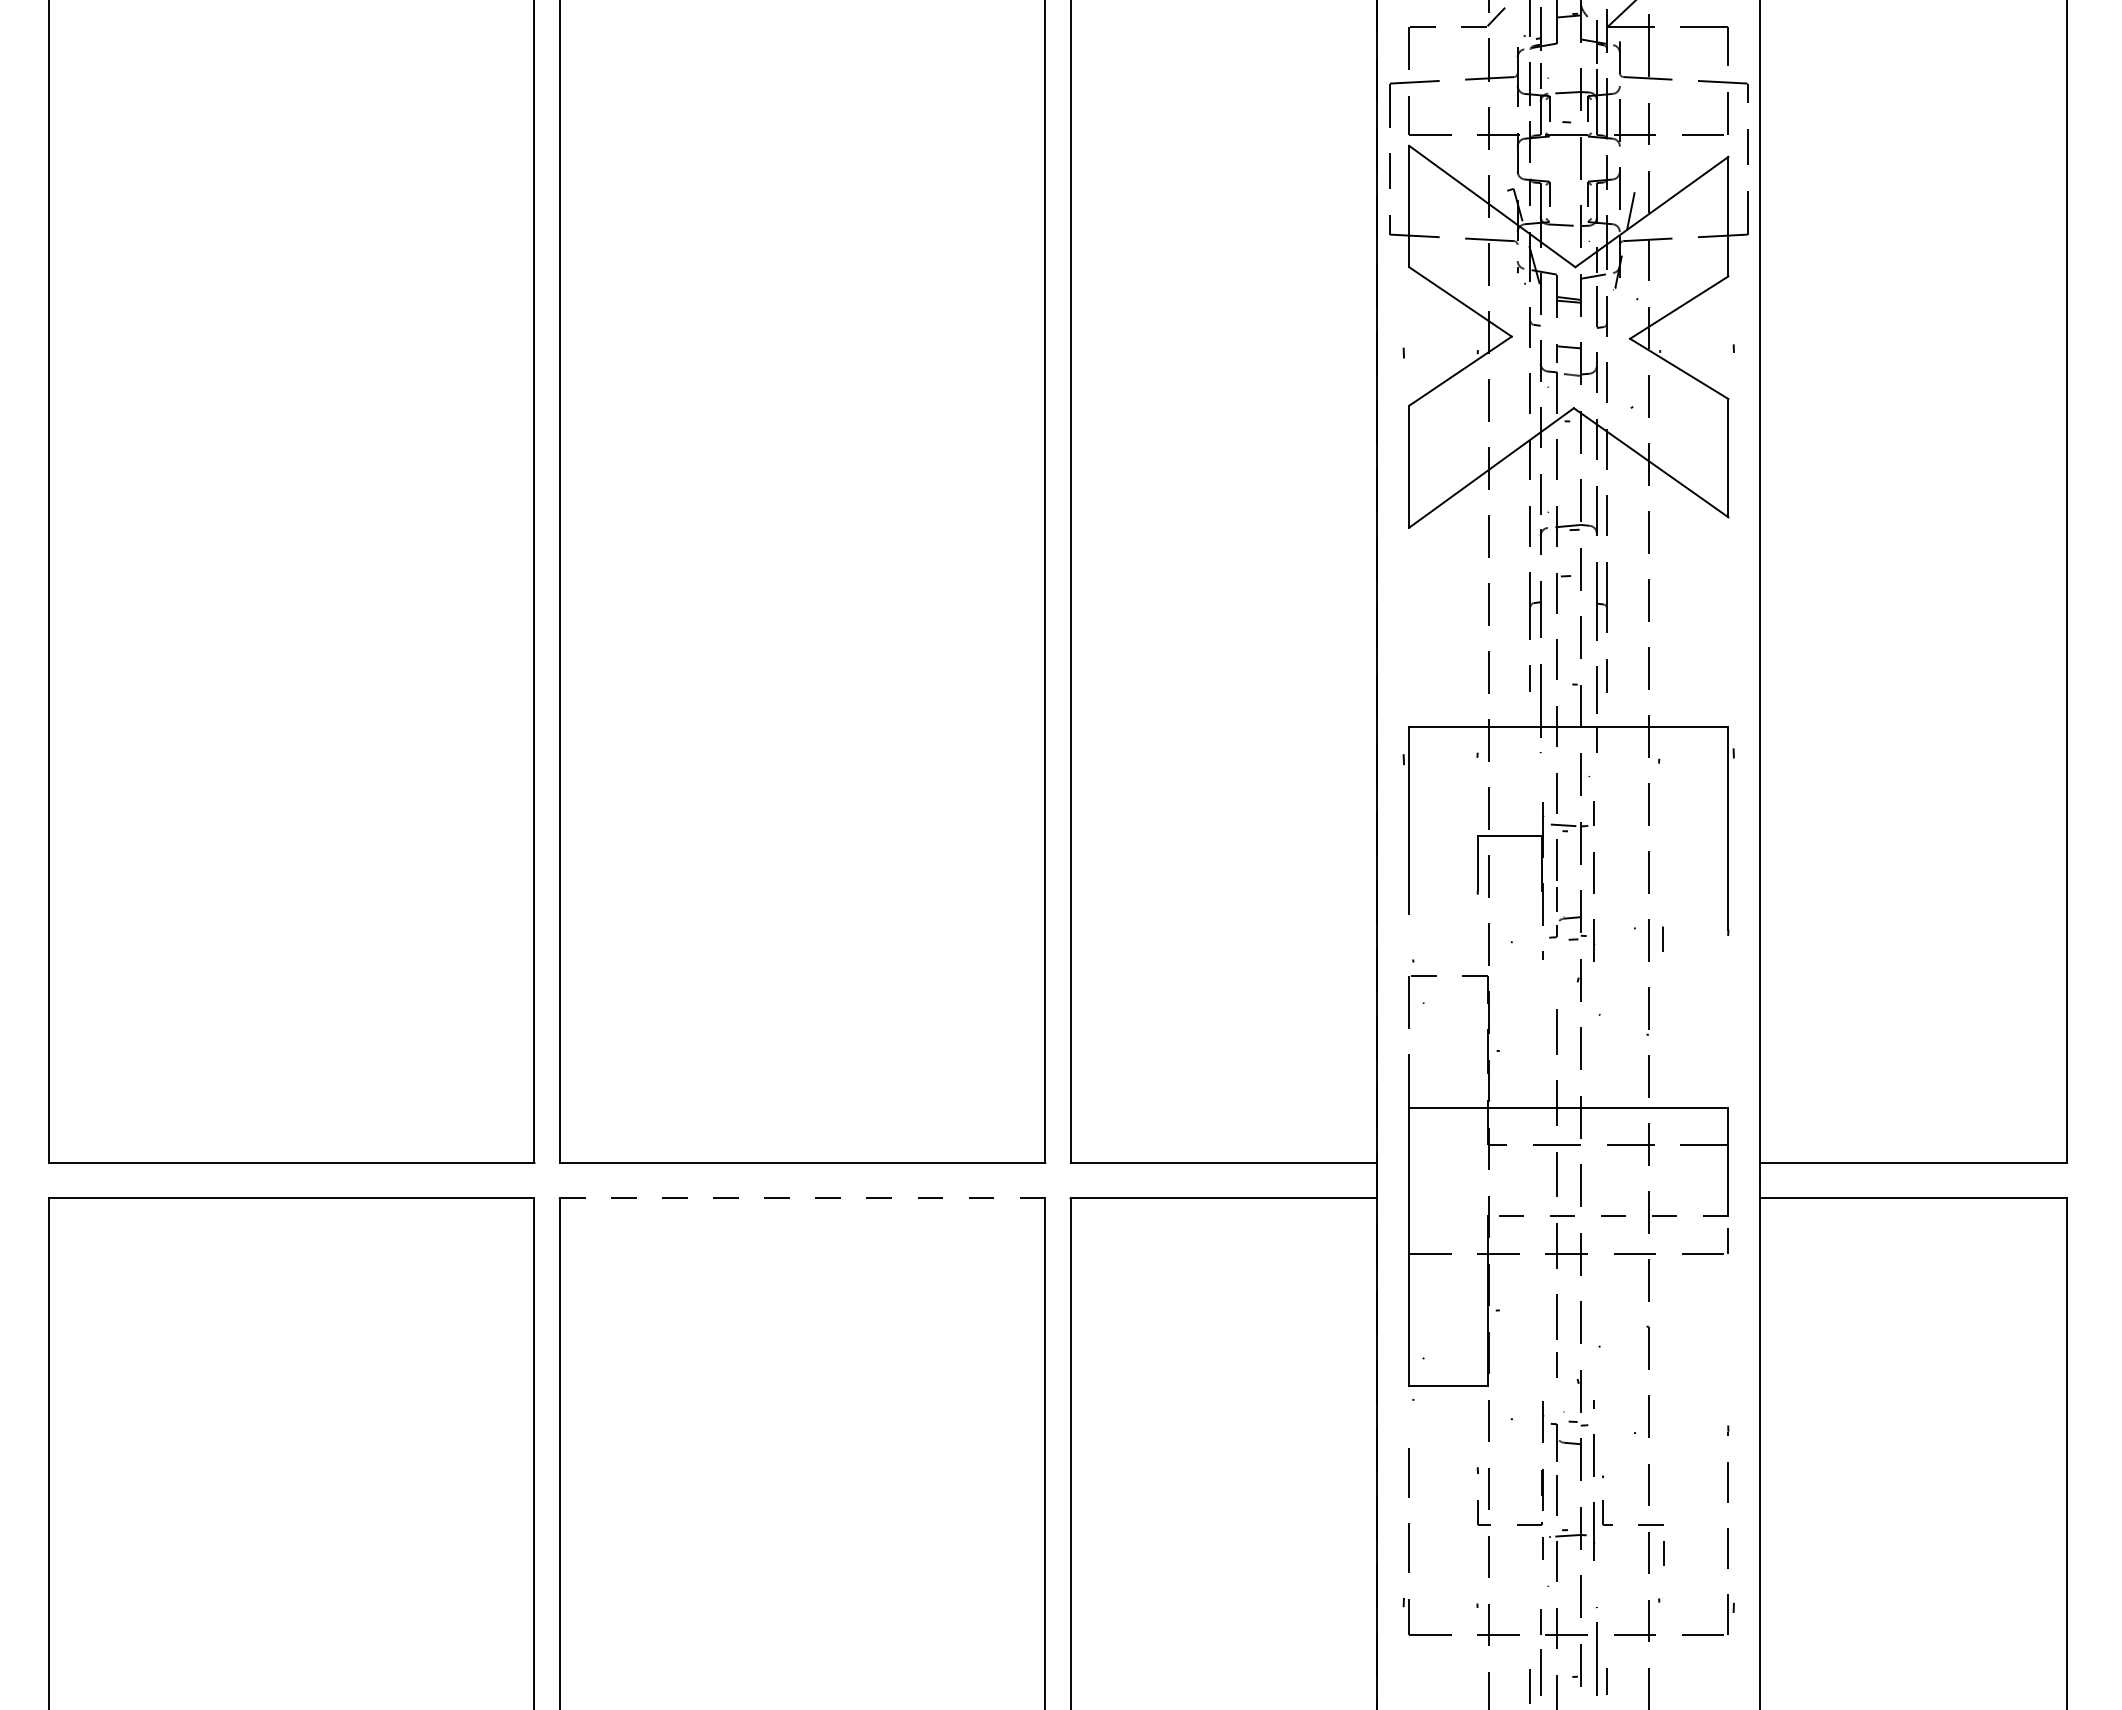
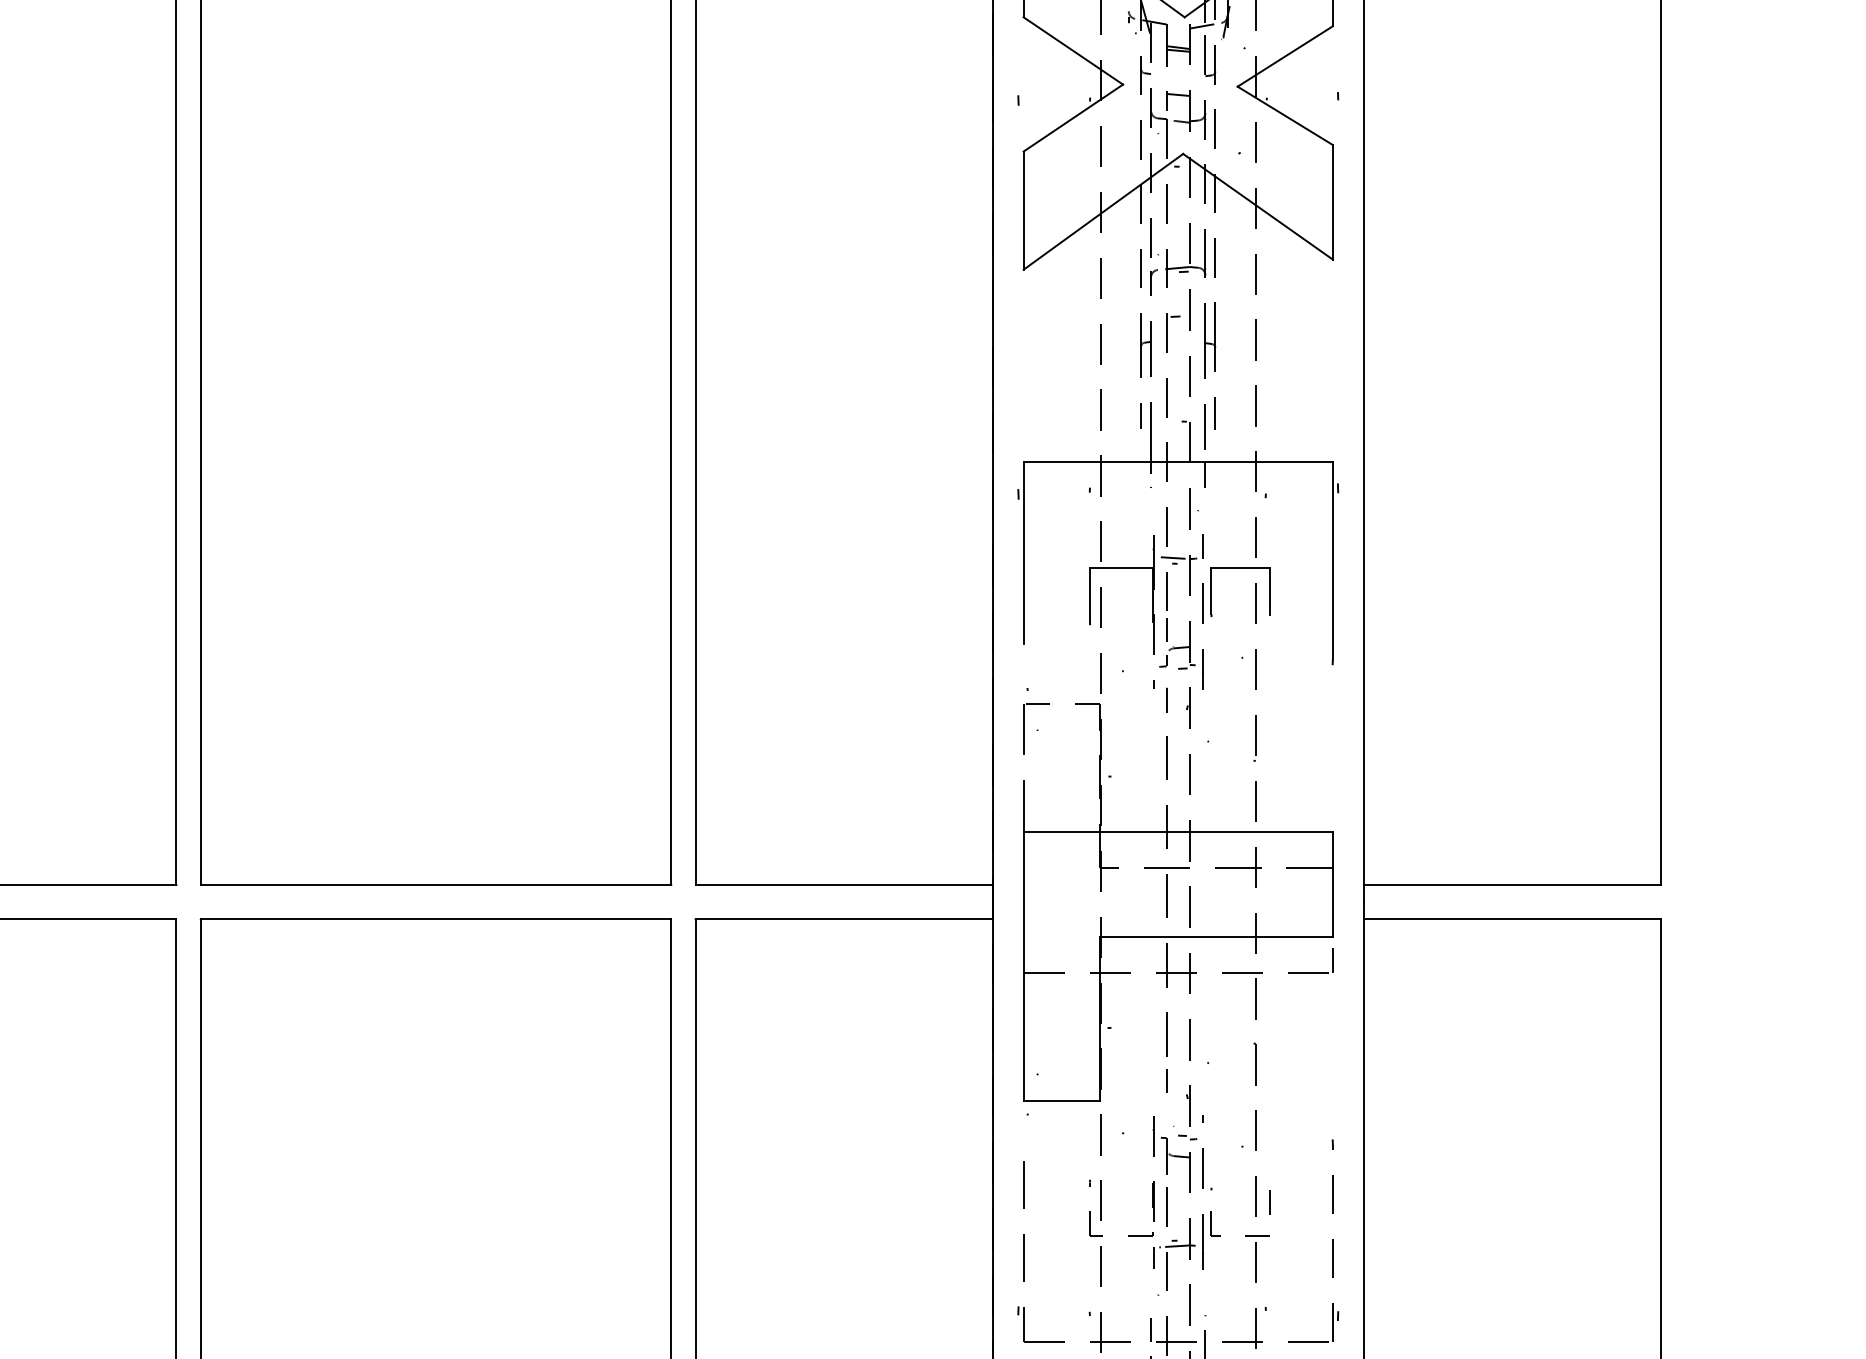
part: (1633, 836) -> (1240, 568), added
line: (1662, 938) -> (1166, 699), moved
line: (802, 1198) -> (435, 919), dashed -> solid
line: (1607, 1216) -> (1215, 936), dashed -> solid
line: (1663, 1553) -> (1270, 1202), moved

